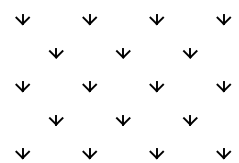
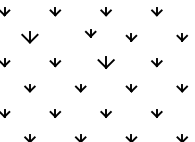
part: (55, 53) -> (29, 37), size x1.6
part: (122, 53) -> (90, 33), moved
part: (155, 86) -> (105, 62), size x1.6

